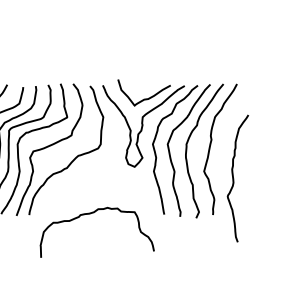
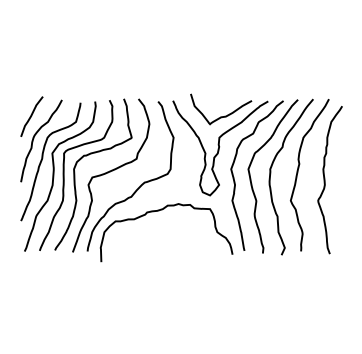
curve: (234, 178) -> (325, 180), moved
curve: (91, 214) -> (159, 211), moved

